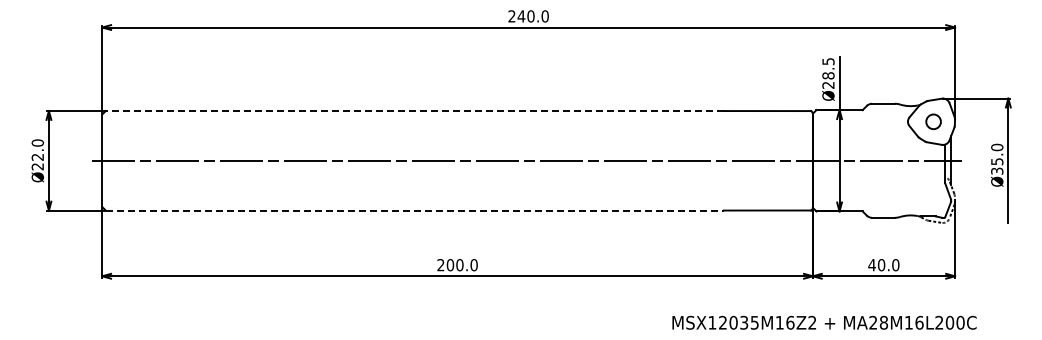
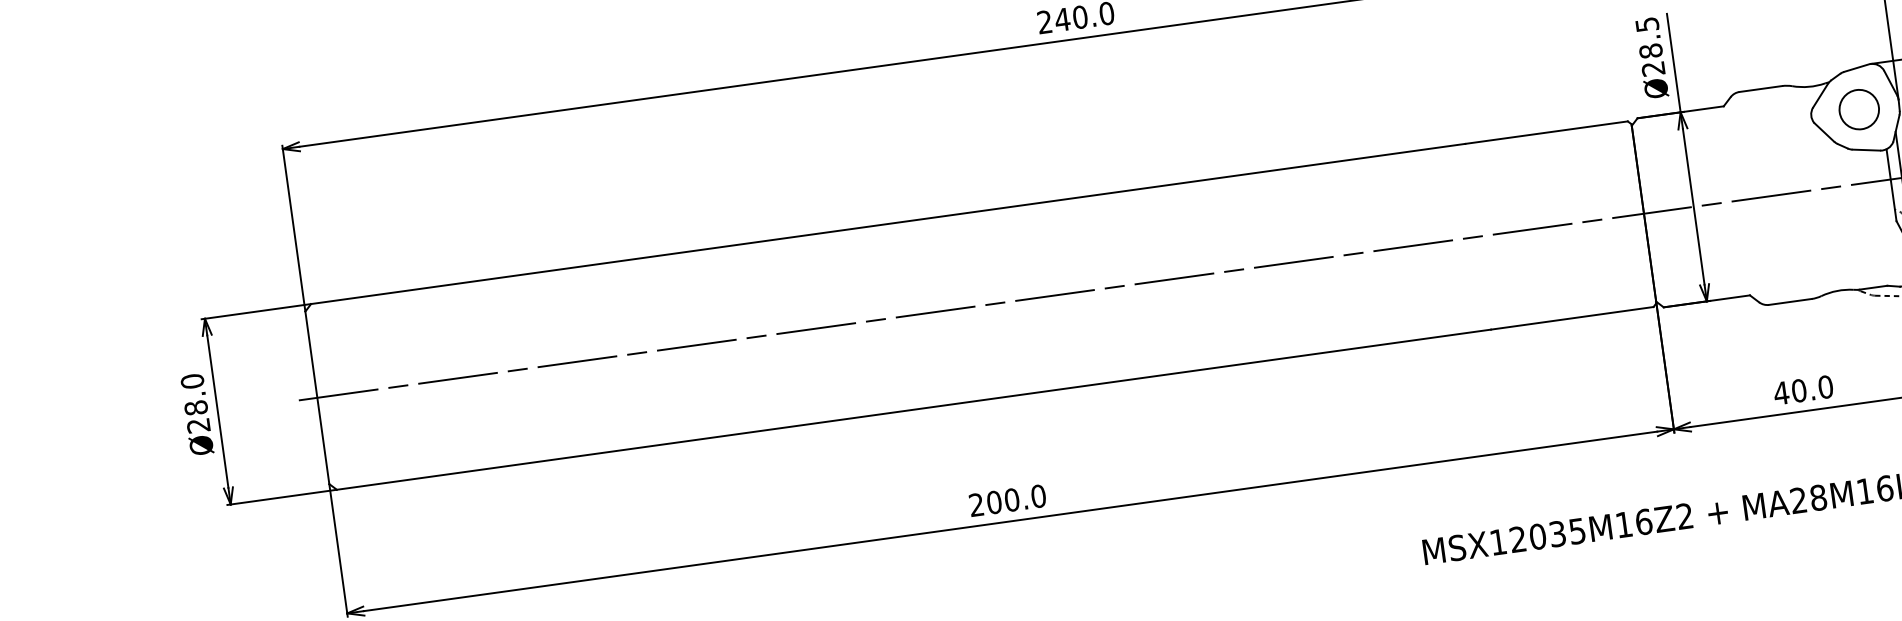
line: (414, 111) -> (887, 224), dashed -> solid
circle: (933, 121) -> (1858, 109), size x1.43
text: (37, 156) -> (195, 406), Ø22.0 -> Ø28.0
line: (415, 210) -> (915, 409), dashed -> solid

